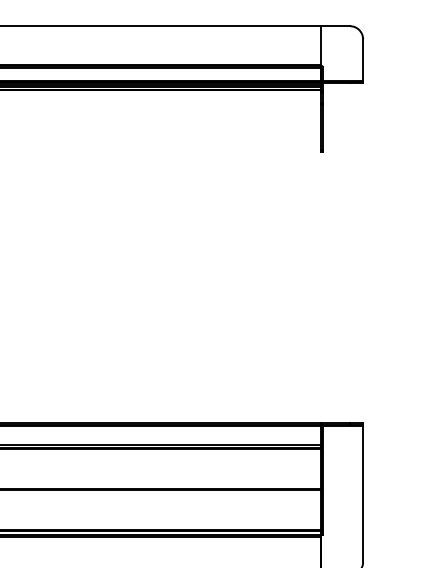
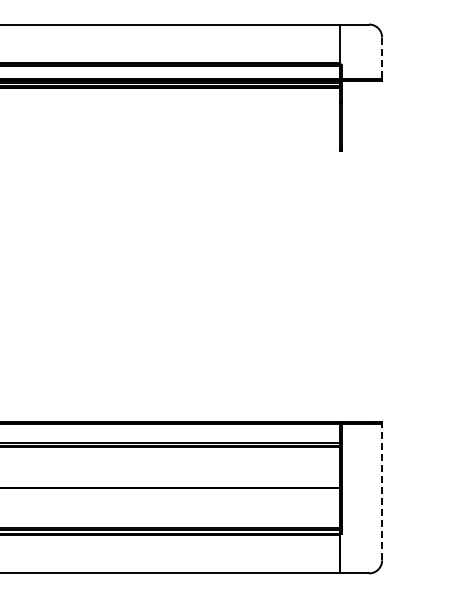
line: (363, 60) -> (382, 58), solid -> dashed
line: (363, 493) -> (382, 491), solid -> dashed

